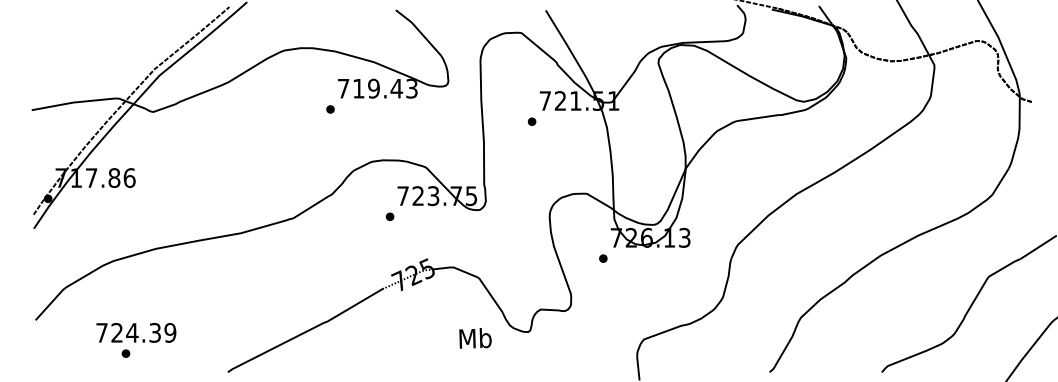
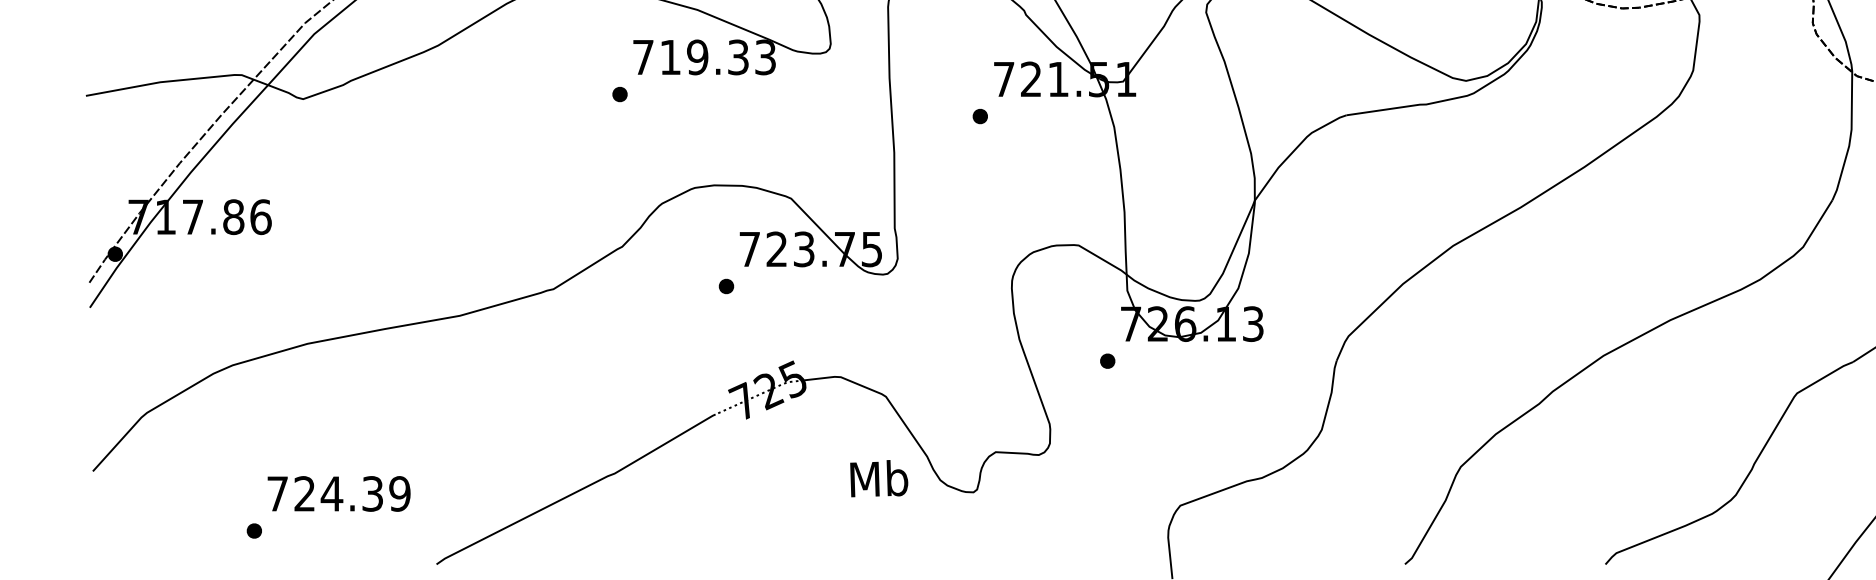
text: (396, 88) -> (737, 57), 719.43 -> 719.33
text: (136, 332) -> (339, 493), moved
text: (475, 338) -> (879, 478), moved

